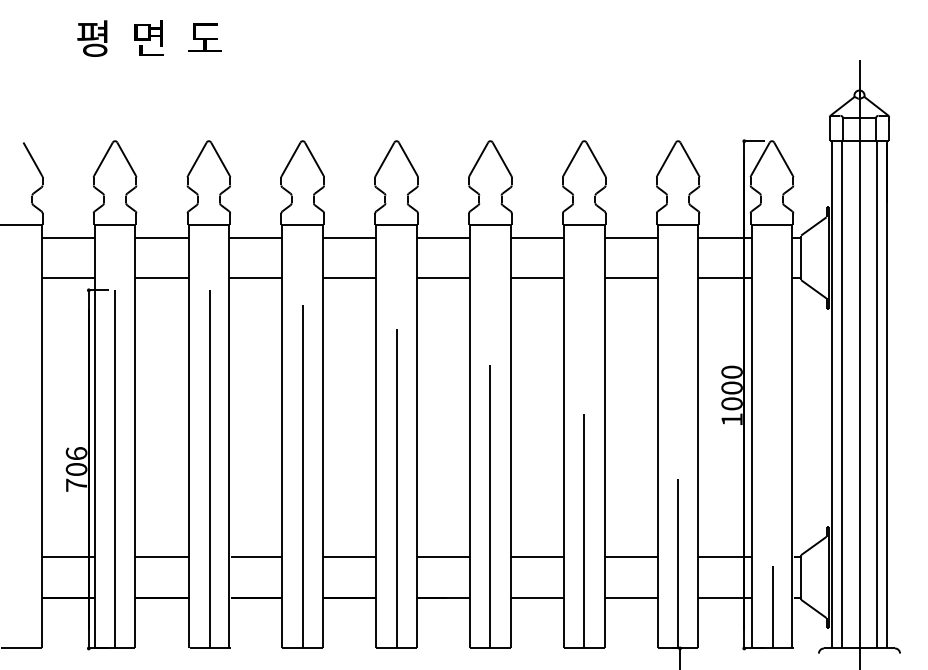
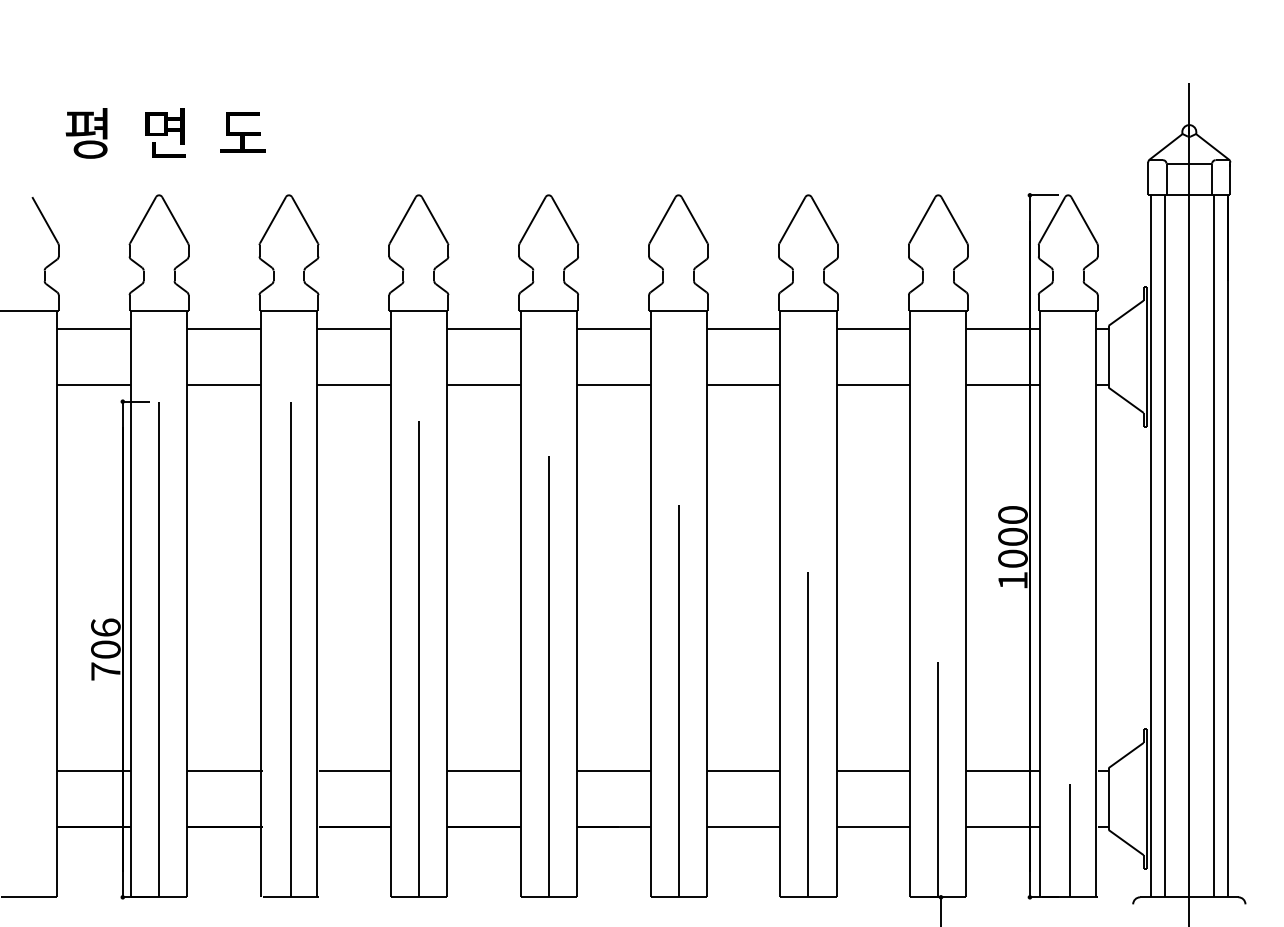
text: (149, 38) -> (165, 133), moved

